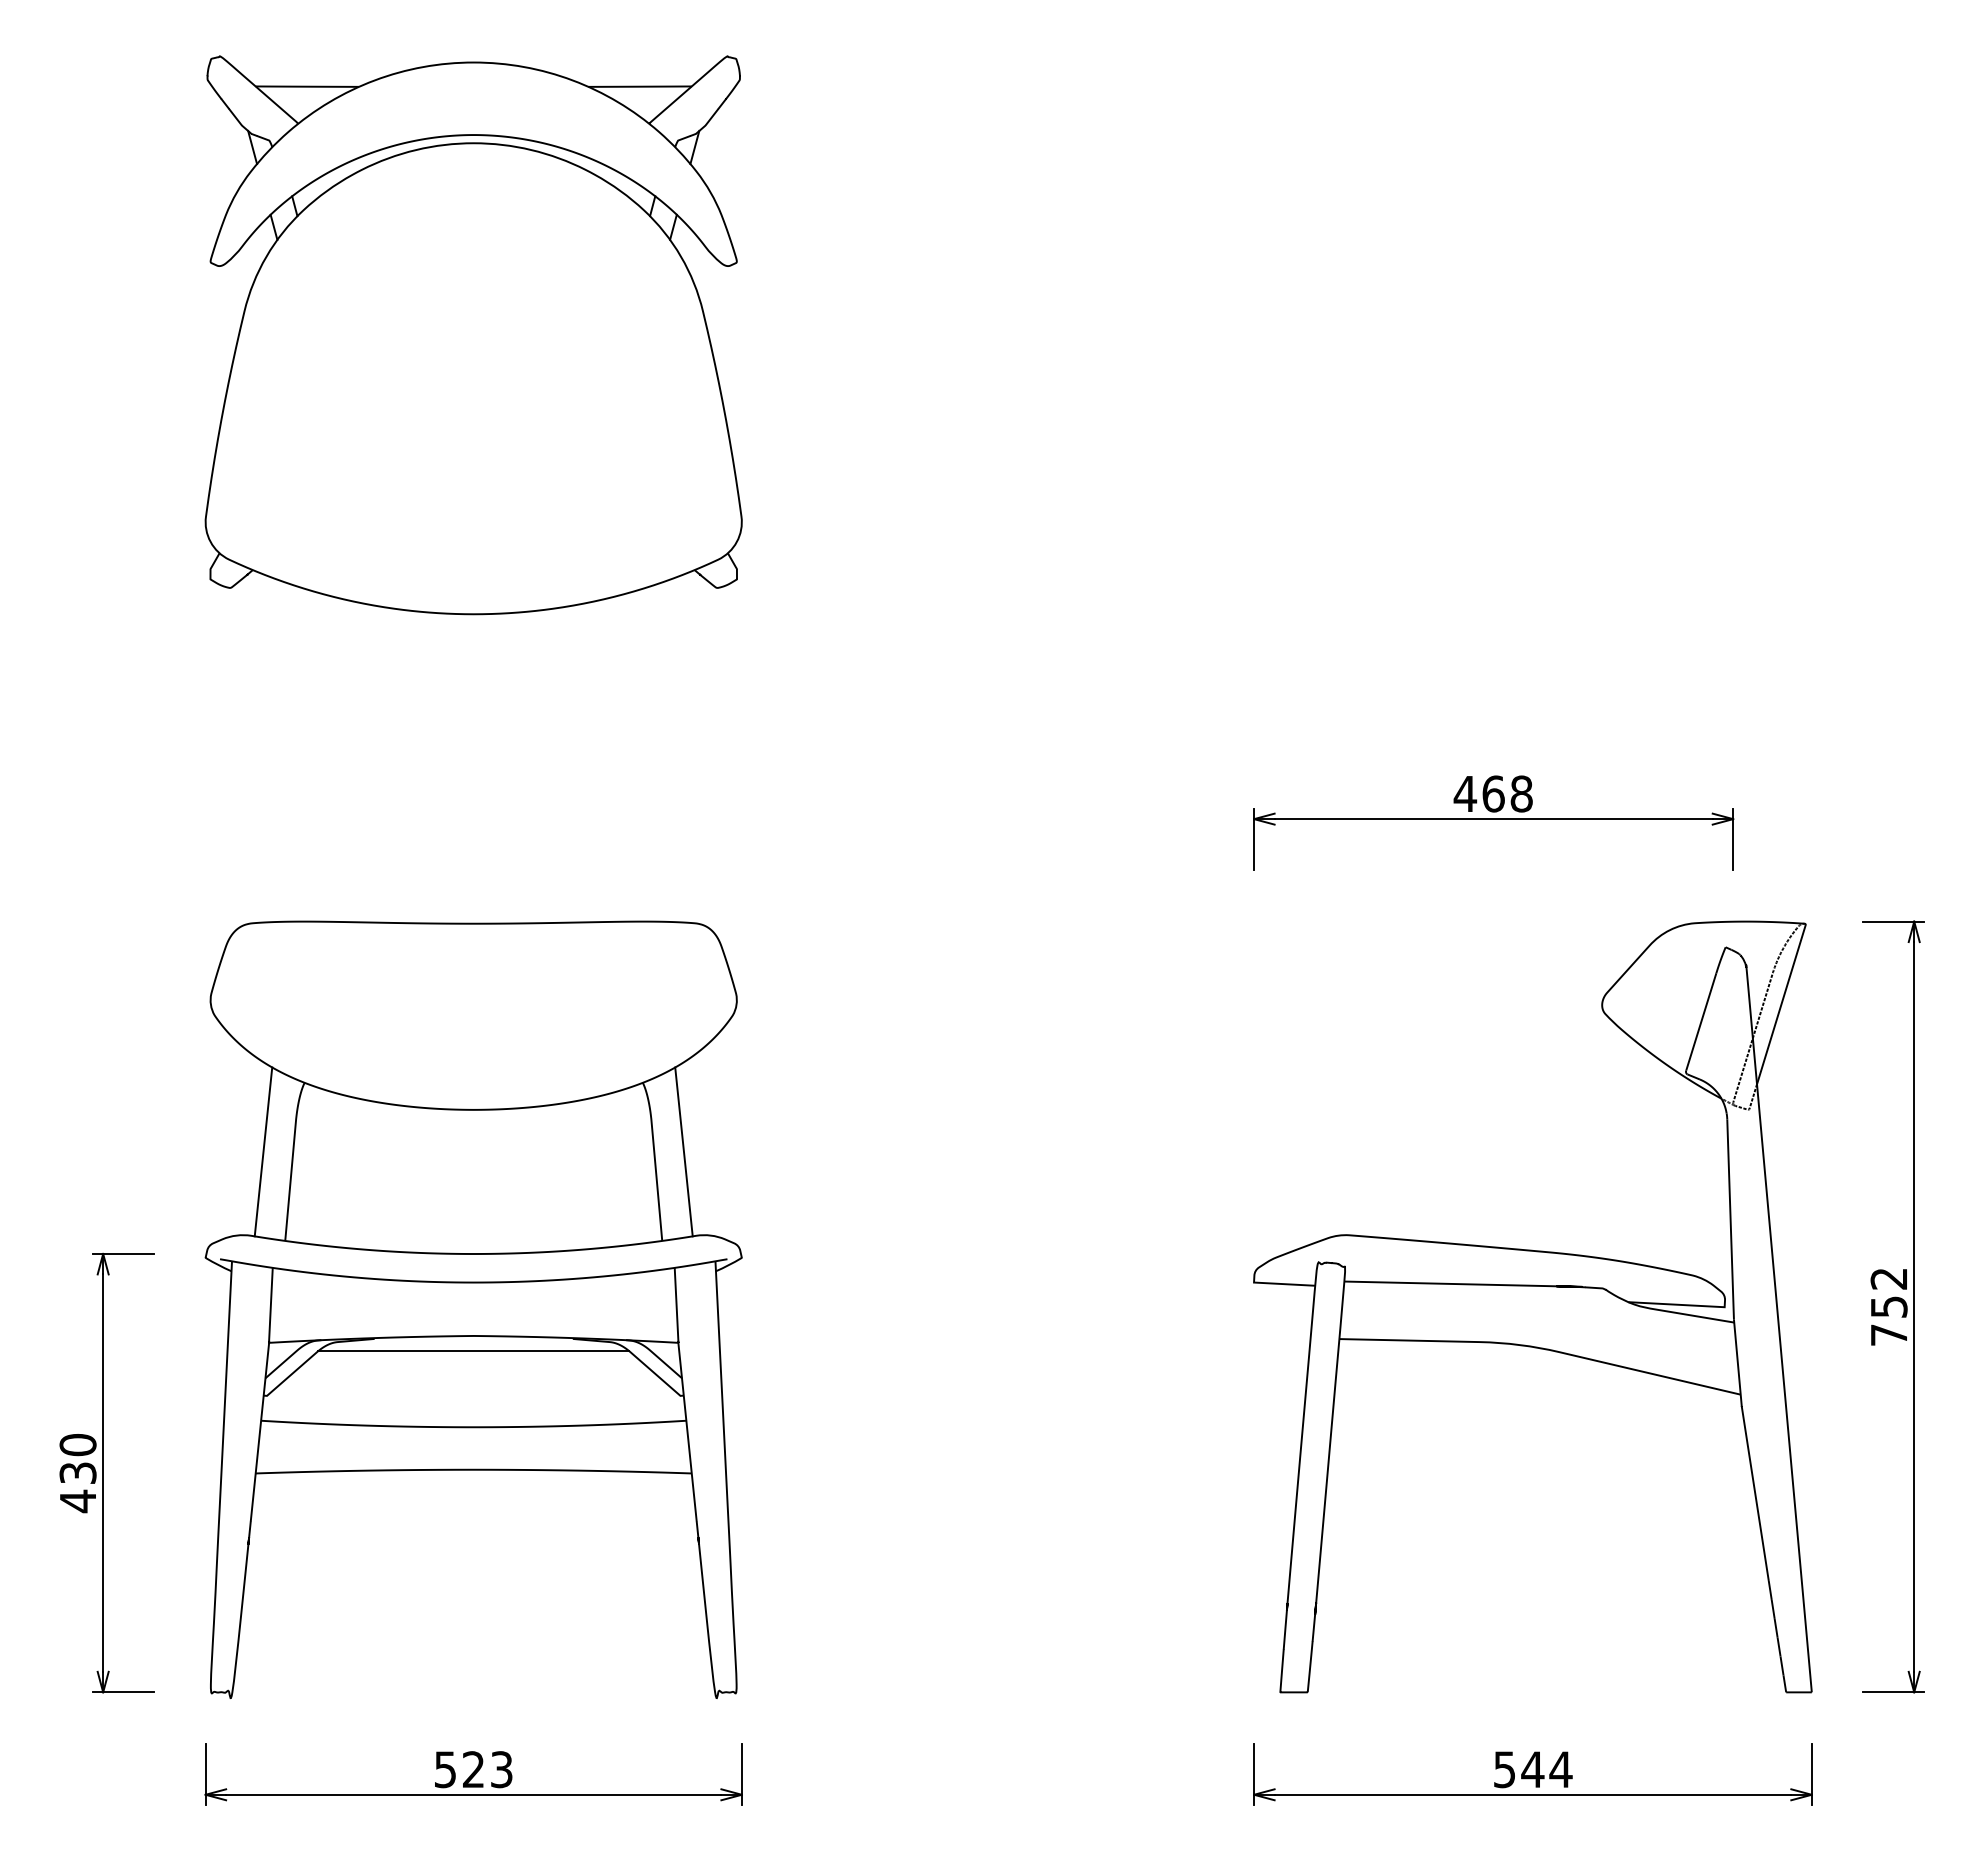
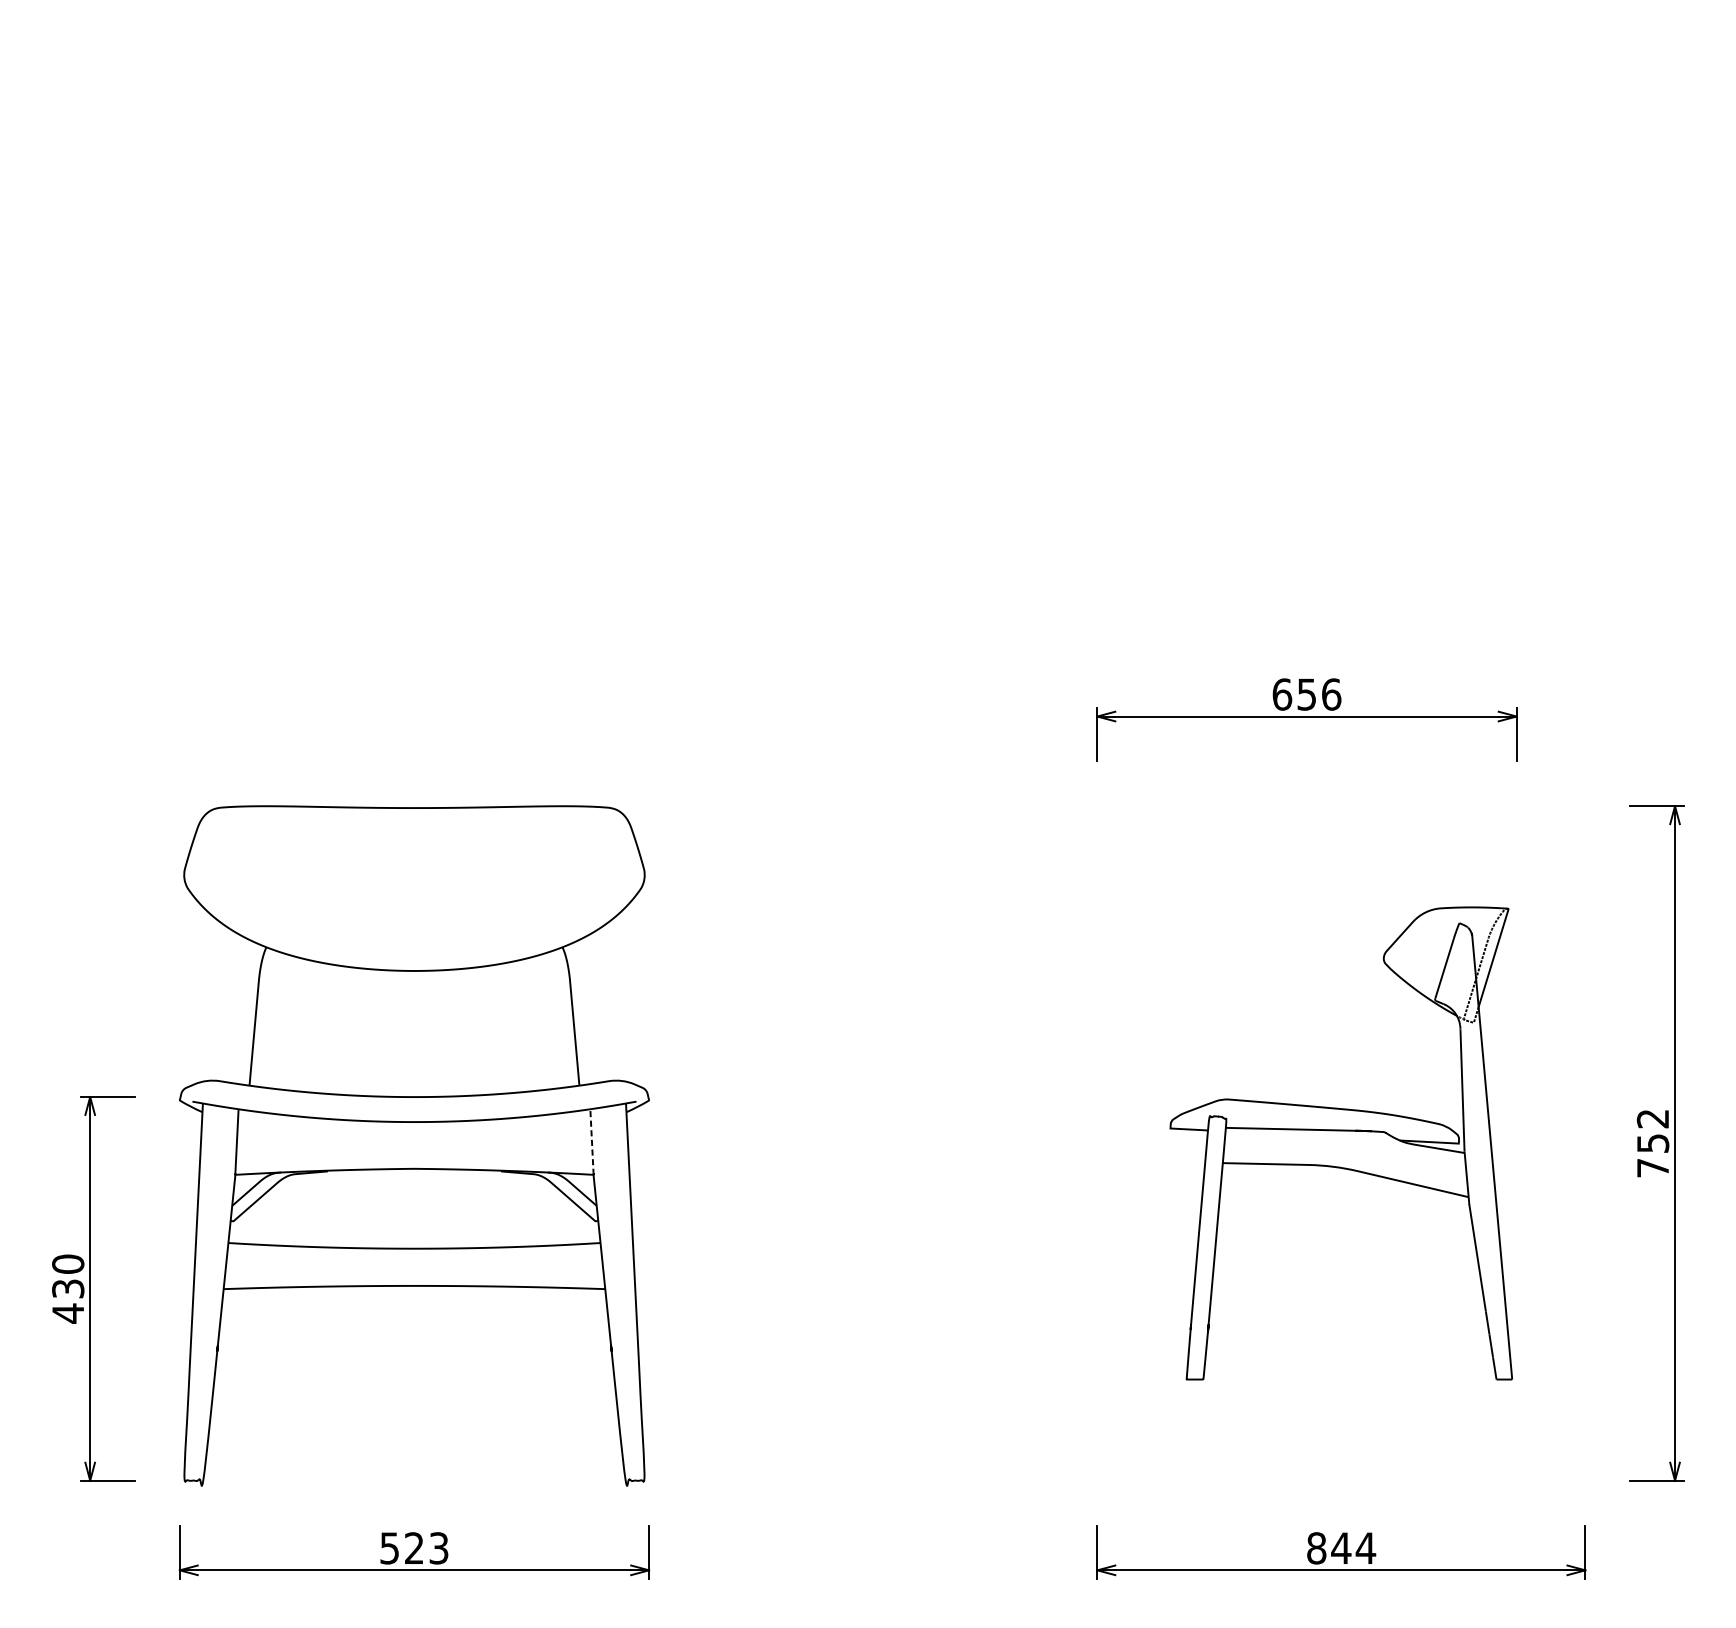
part: (473, 335) -> (414, 293), removed
text: (1493, 793) -> (1306, 694), 468 -> 656
line: (263, 1151) -> (230, 1007), removed
line: (683, 1151) -> (598, 1007), removed
line: (676, 1305) -> (591, 1142), solid -> dashed
part: (1532, 1306) -> (1340, 1143), size x0.7
line: (473, 1351) -> (414, 1182), removed
text: (1504, 1769) -> (1316, 1548), 544 -> 844

